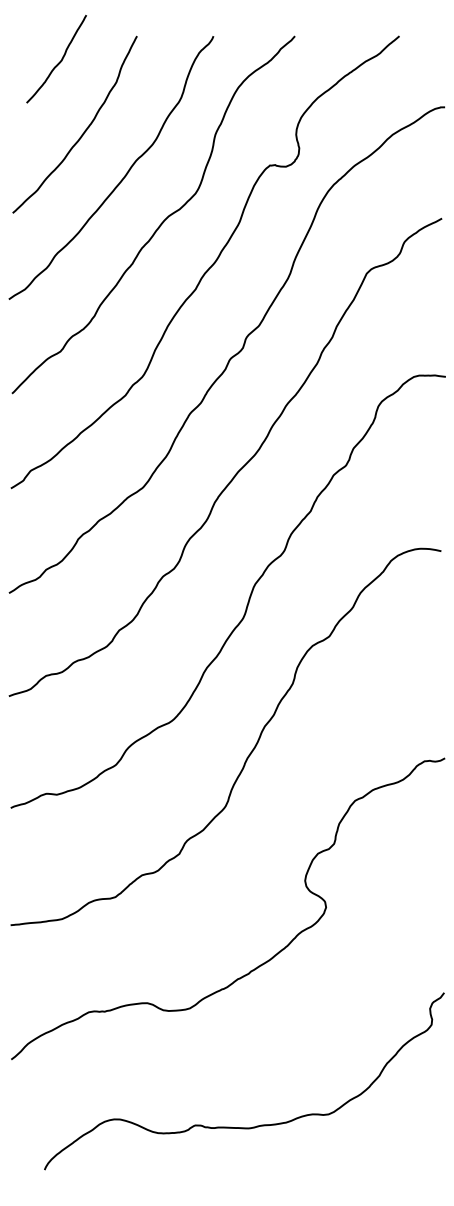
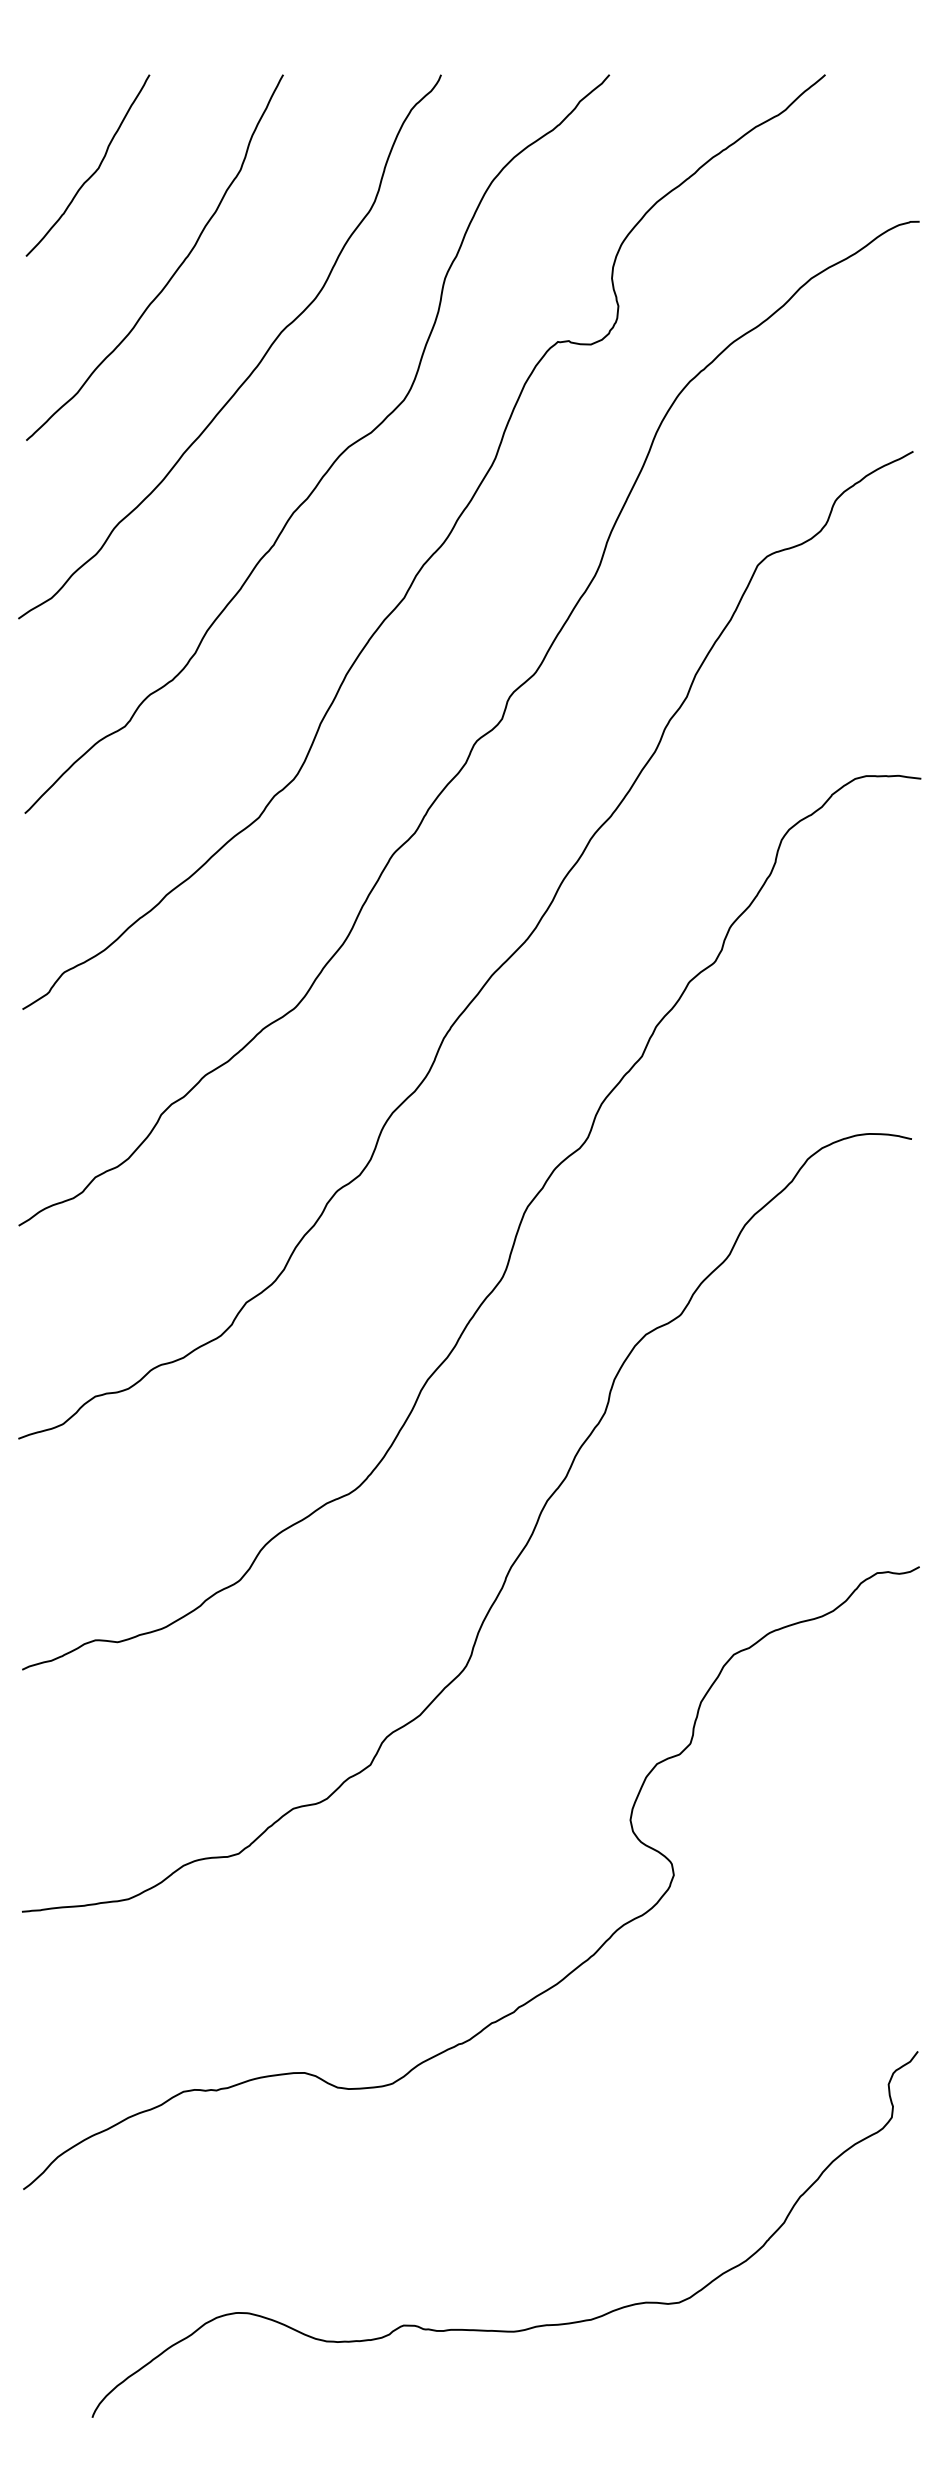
curve: (59, 61) -> (93, 170), moved

